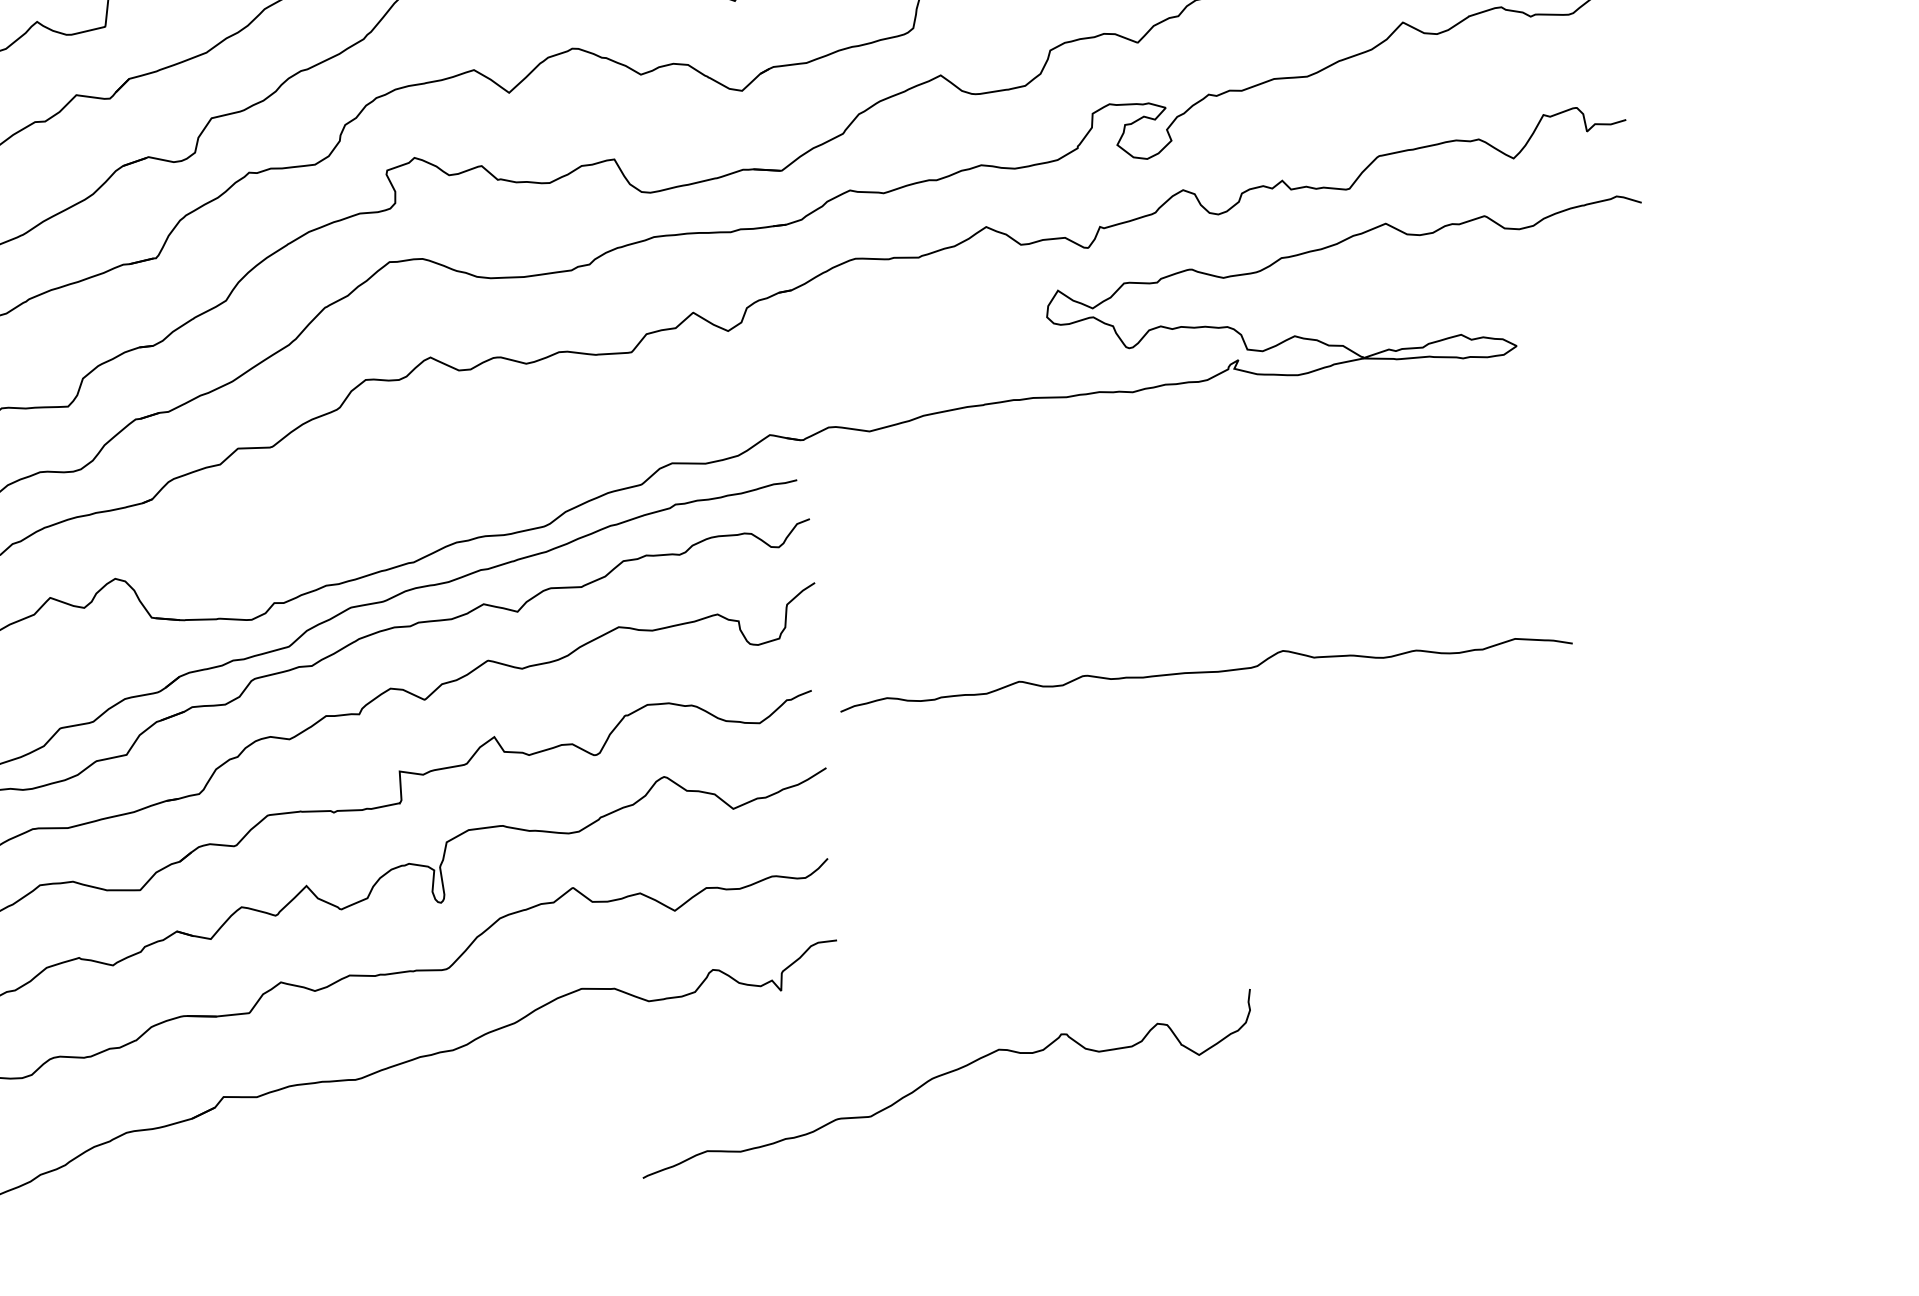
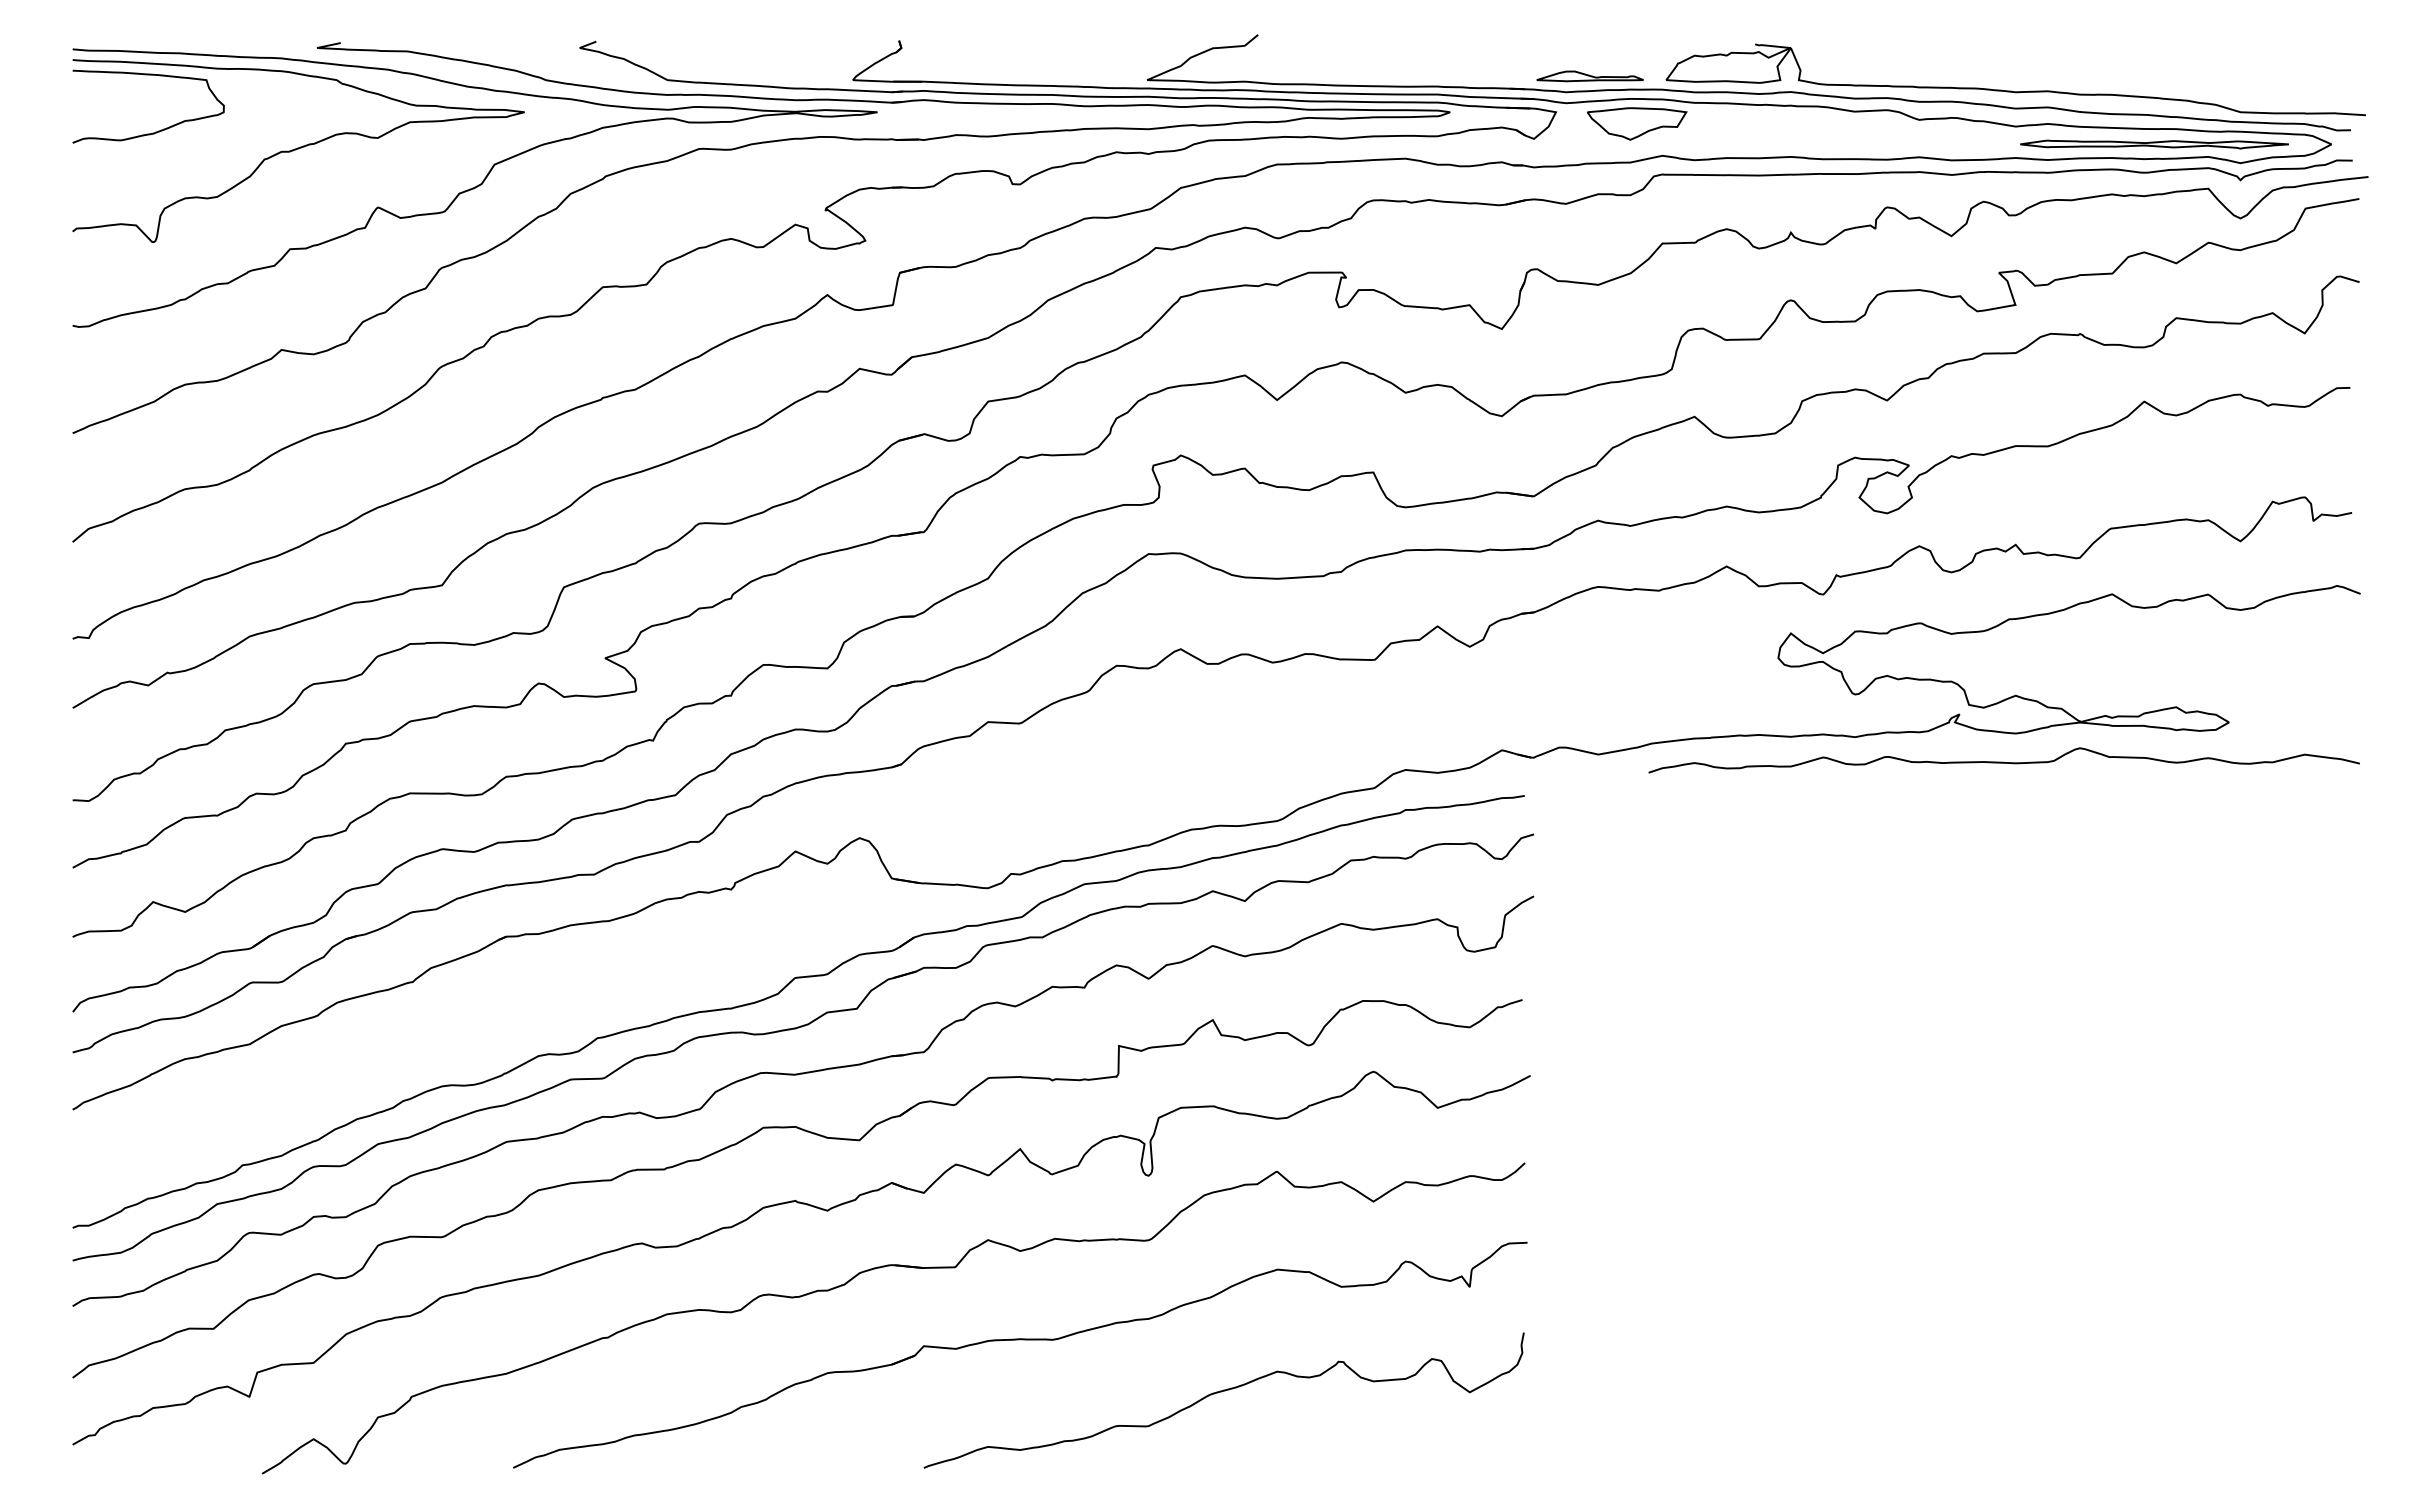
curve: (1205, 670) -> (2003, 761), moved
curve: (943, 1075) -> (1221, 1392), moved

